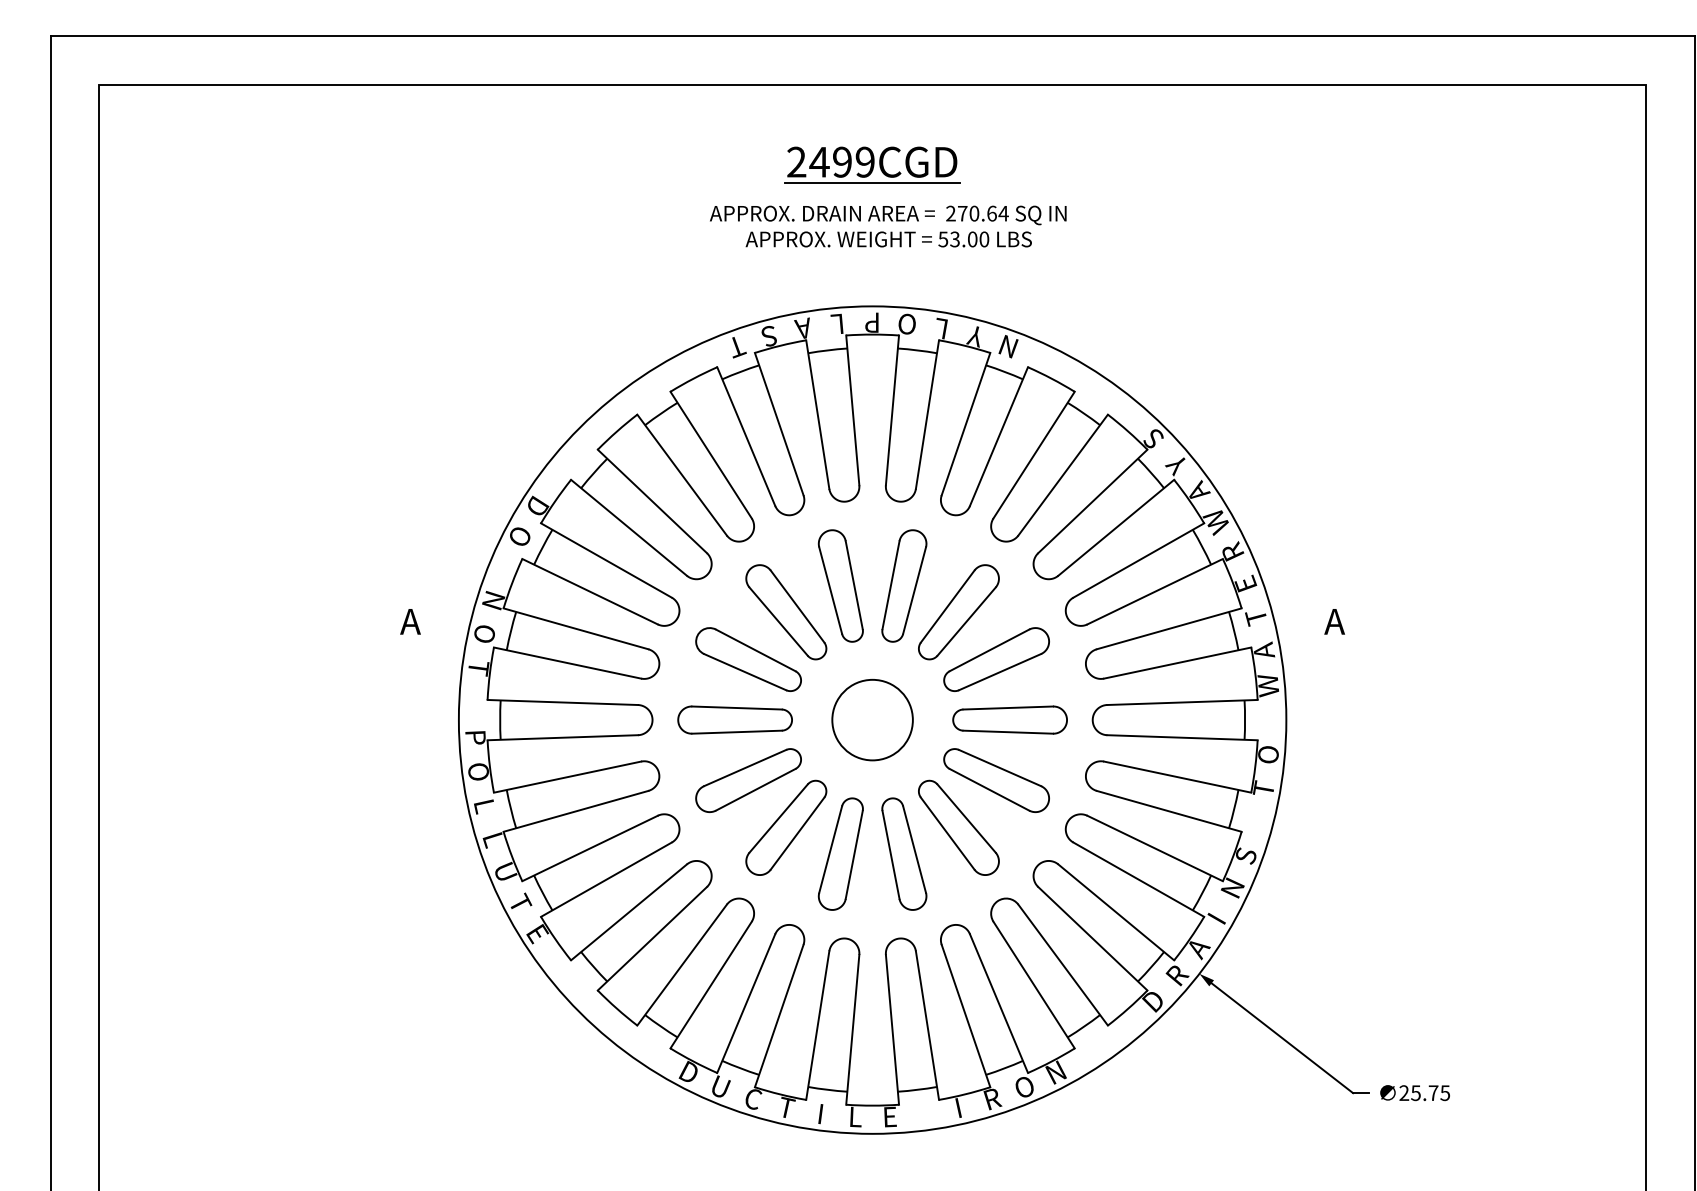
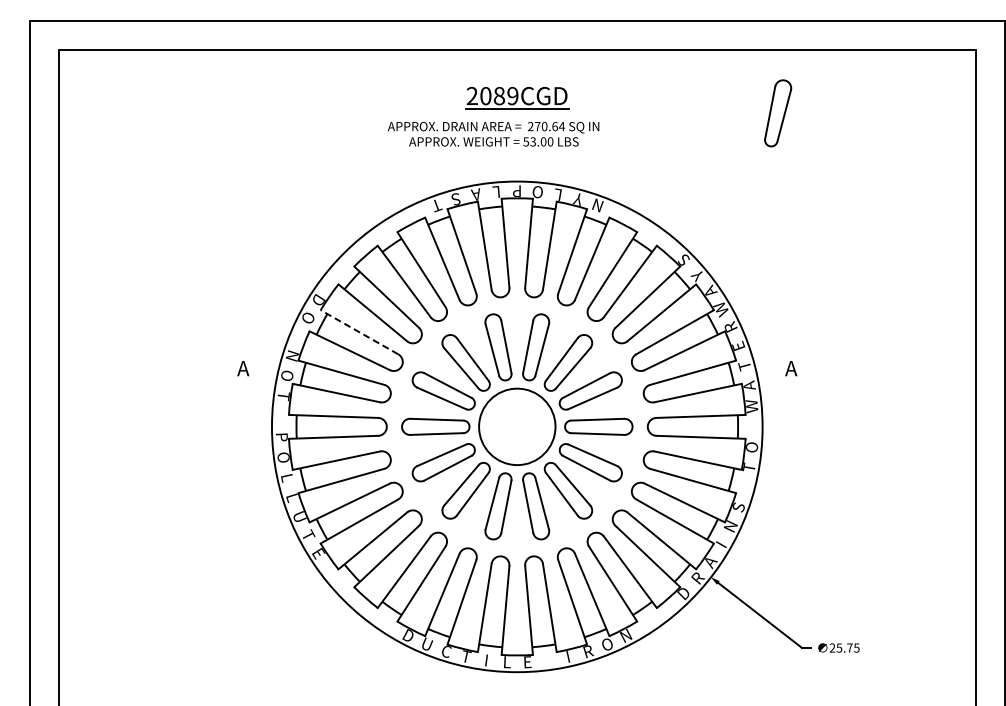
text: (830, 161) -> (492, 95), 2499CGD -> 2089CGD
part: (1313, 191) -> (778, 113), added
text: (888, 226) -> (493, 134), moved
line: (606, 560) -> (359, 332), solid -> dashed
circle: (872, 719) -> (517, 426), size x1.6

